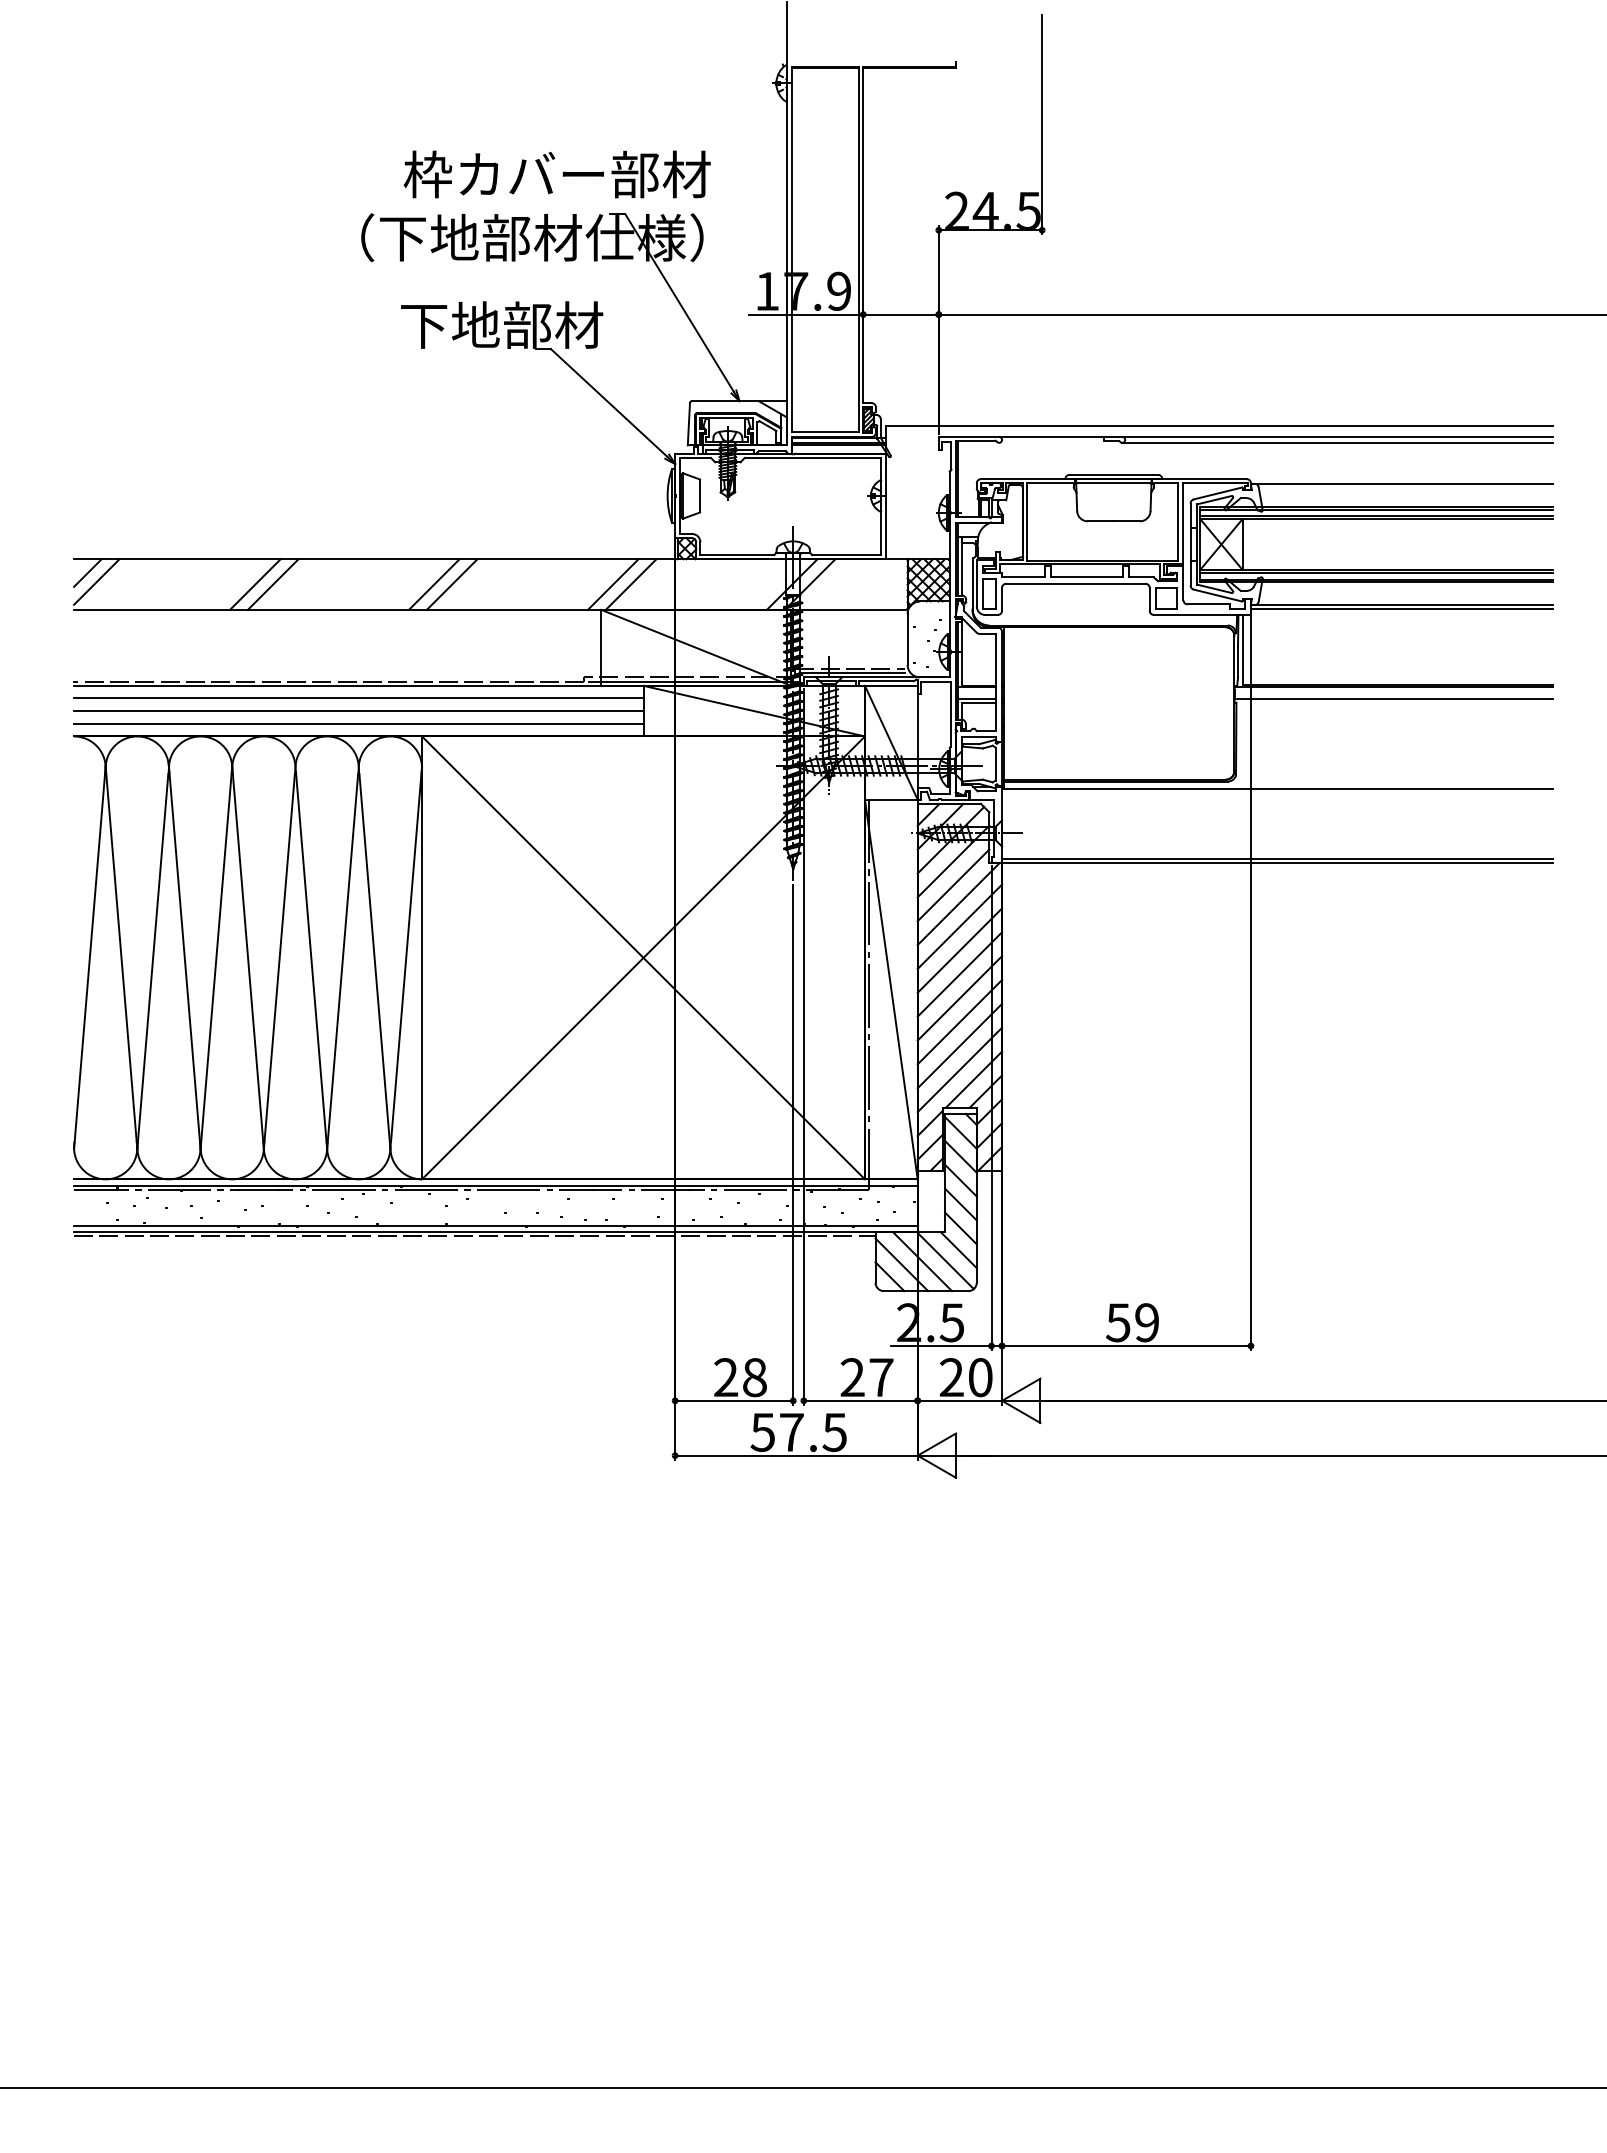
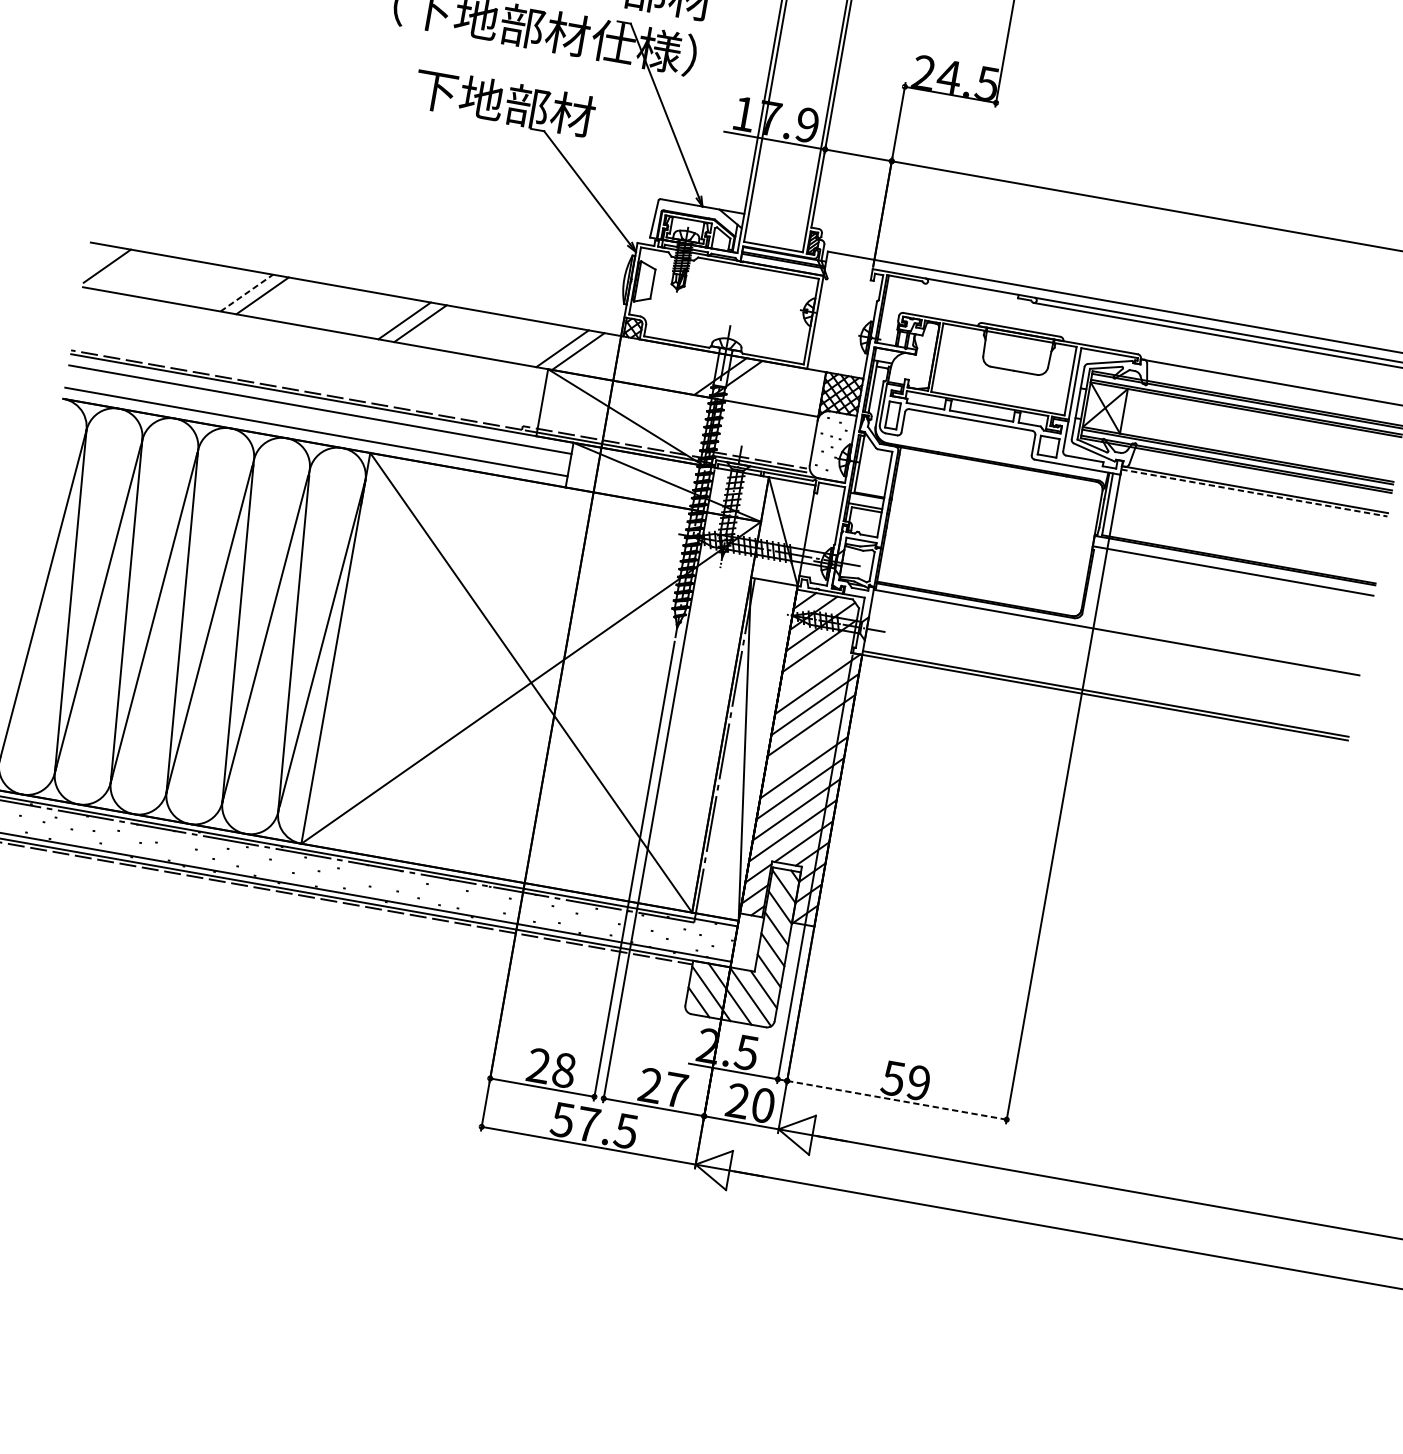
line: (87, 572) -> (100, 256), removed
line: (255, 584) -> (247, 293), solid -> dashed
line: (1401, 609) -> (1254, 493), solid -> dashed
line: (358, 711) -> (318, 421), removed
line: (953, 885) -> (815, 667), removed
line: (959, 974) -> (807, 746), removed
line: (1126, 1345) -> (897, 1099), solid -> dashed

